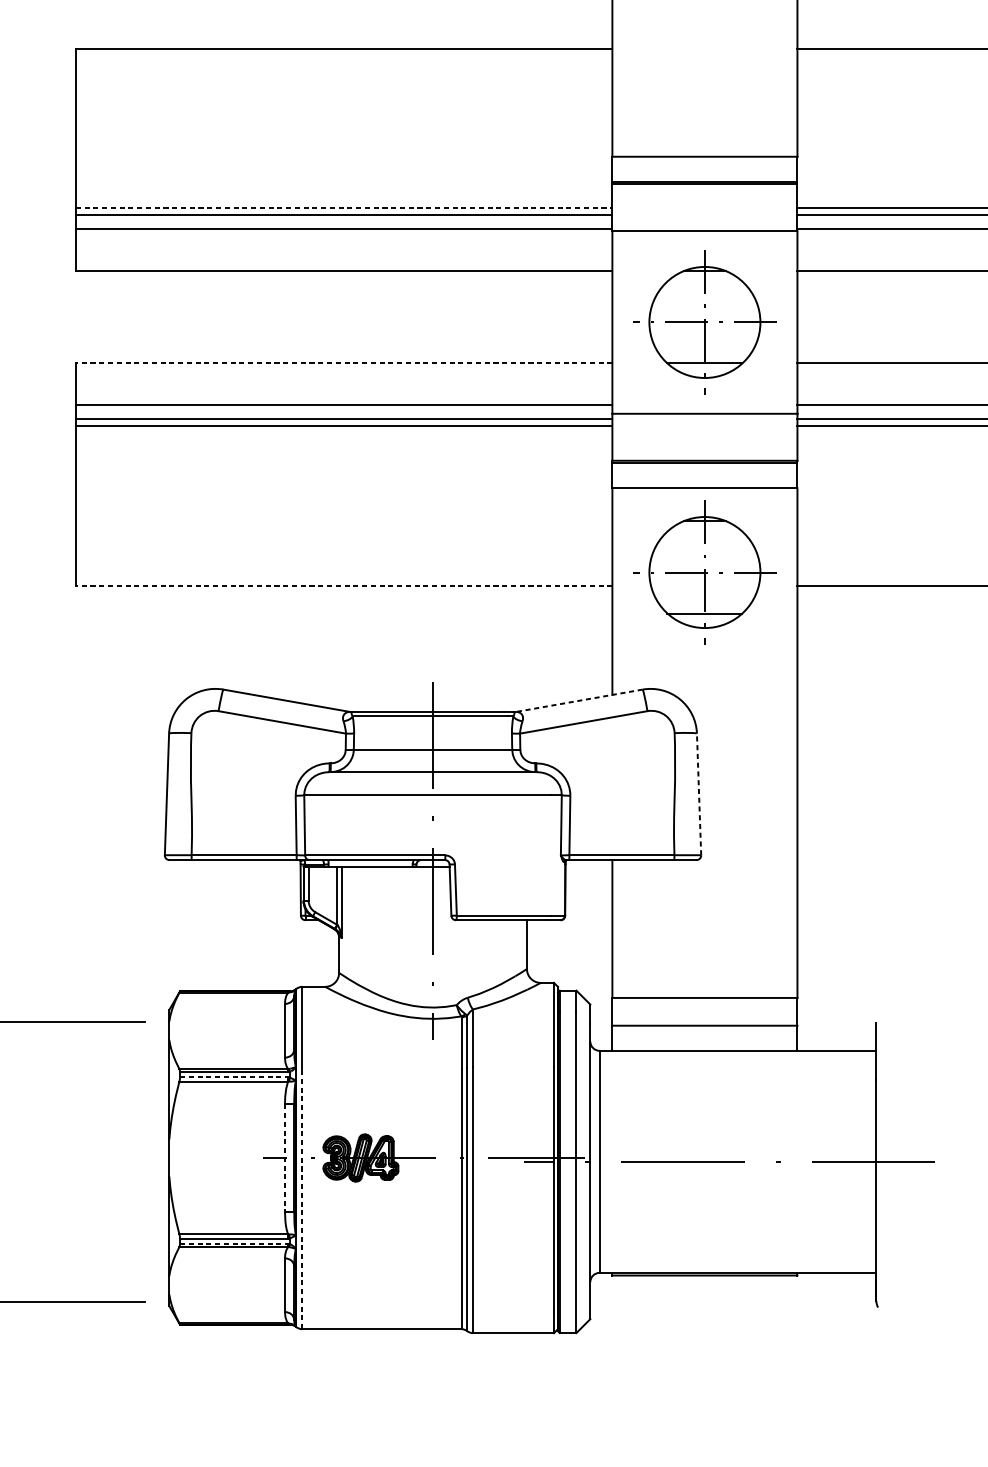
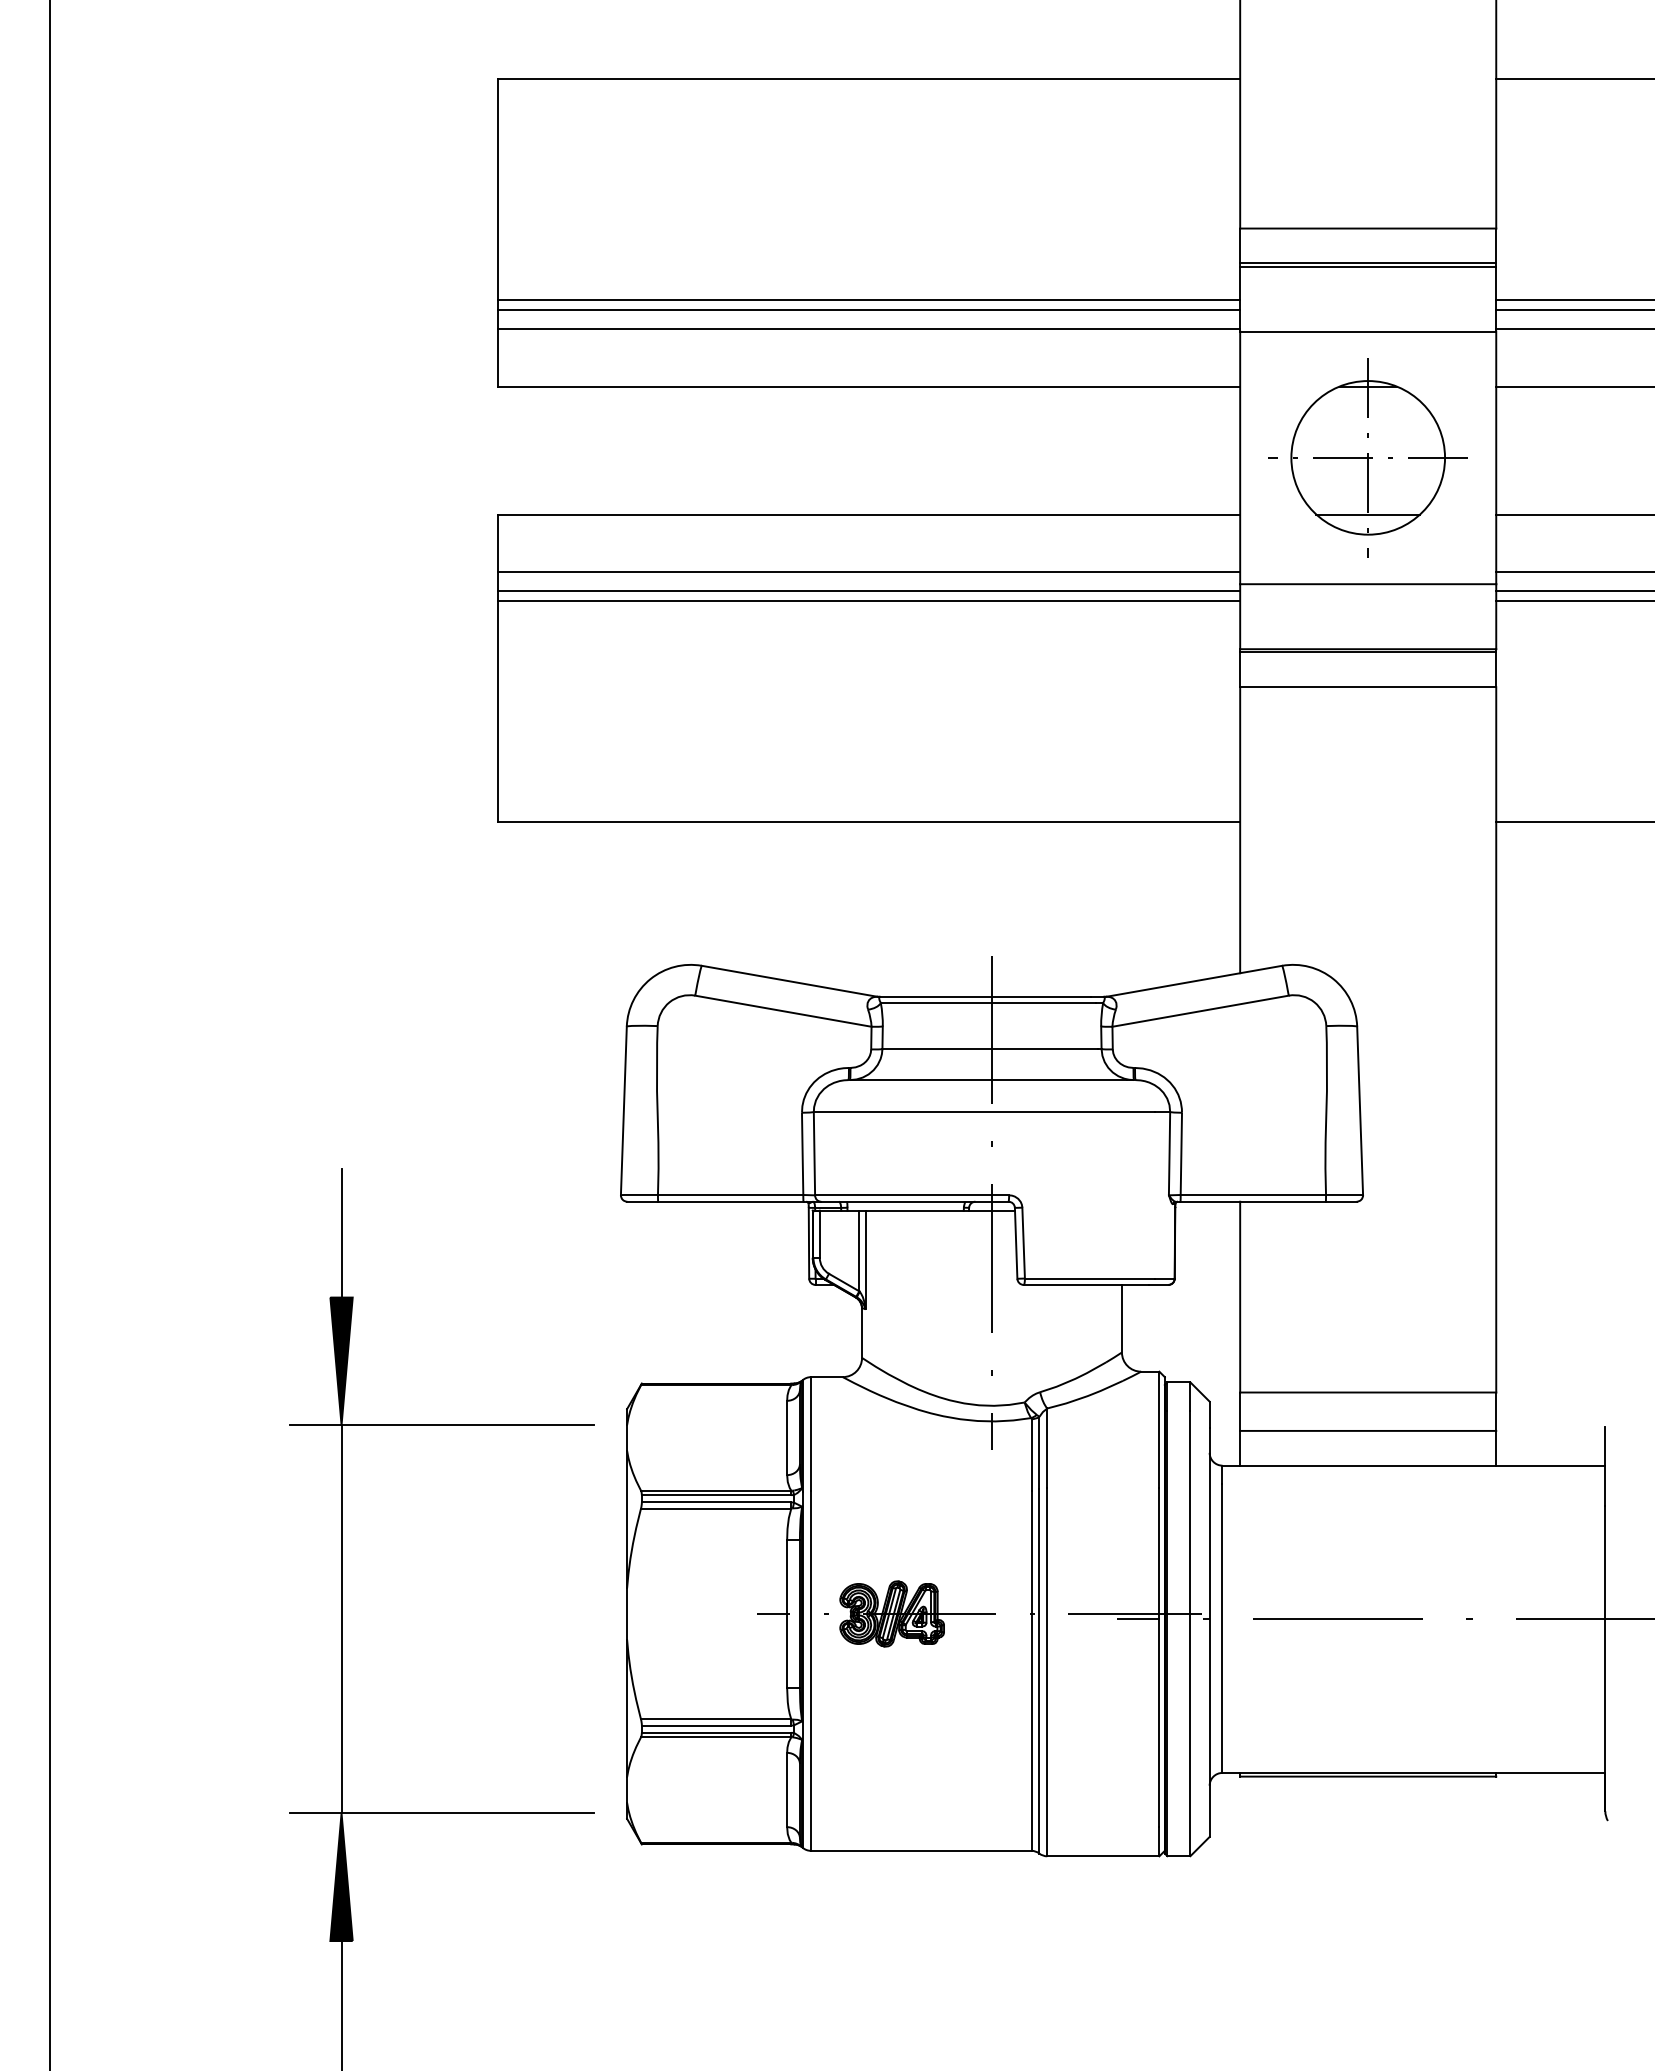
line: (344, 208) -> (869, 300), dashed -> solid
line: (343, 363) -> (868, 514), dashed -> solid
part: (704, 572) -> (1367, 803), removed
line: (343, 585) -> (868, 821), dashed -> solid
line: (579, 700) -> (1194, 981), dashed -> solid
line: (699, 794) -> (1360, 1110), dashed -> solid
line: (233, 1077) -> (716, 1502), dashed -> solid
line: (285, 1158) -> (787, 1614), dashed -> solid
line: (302, 1198) -> (811, 1670), dashed -> solid
line: (233, 1243) -> (716, 1732), dashed -> solid

